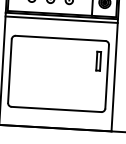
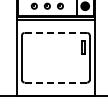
line: (61, 37) -> (56, 32), solid -> dashed
line: (55, 109) -> (55, 82), solid -> dashed

